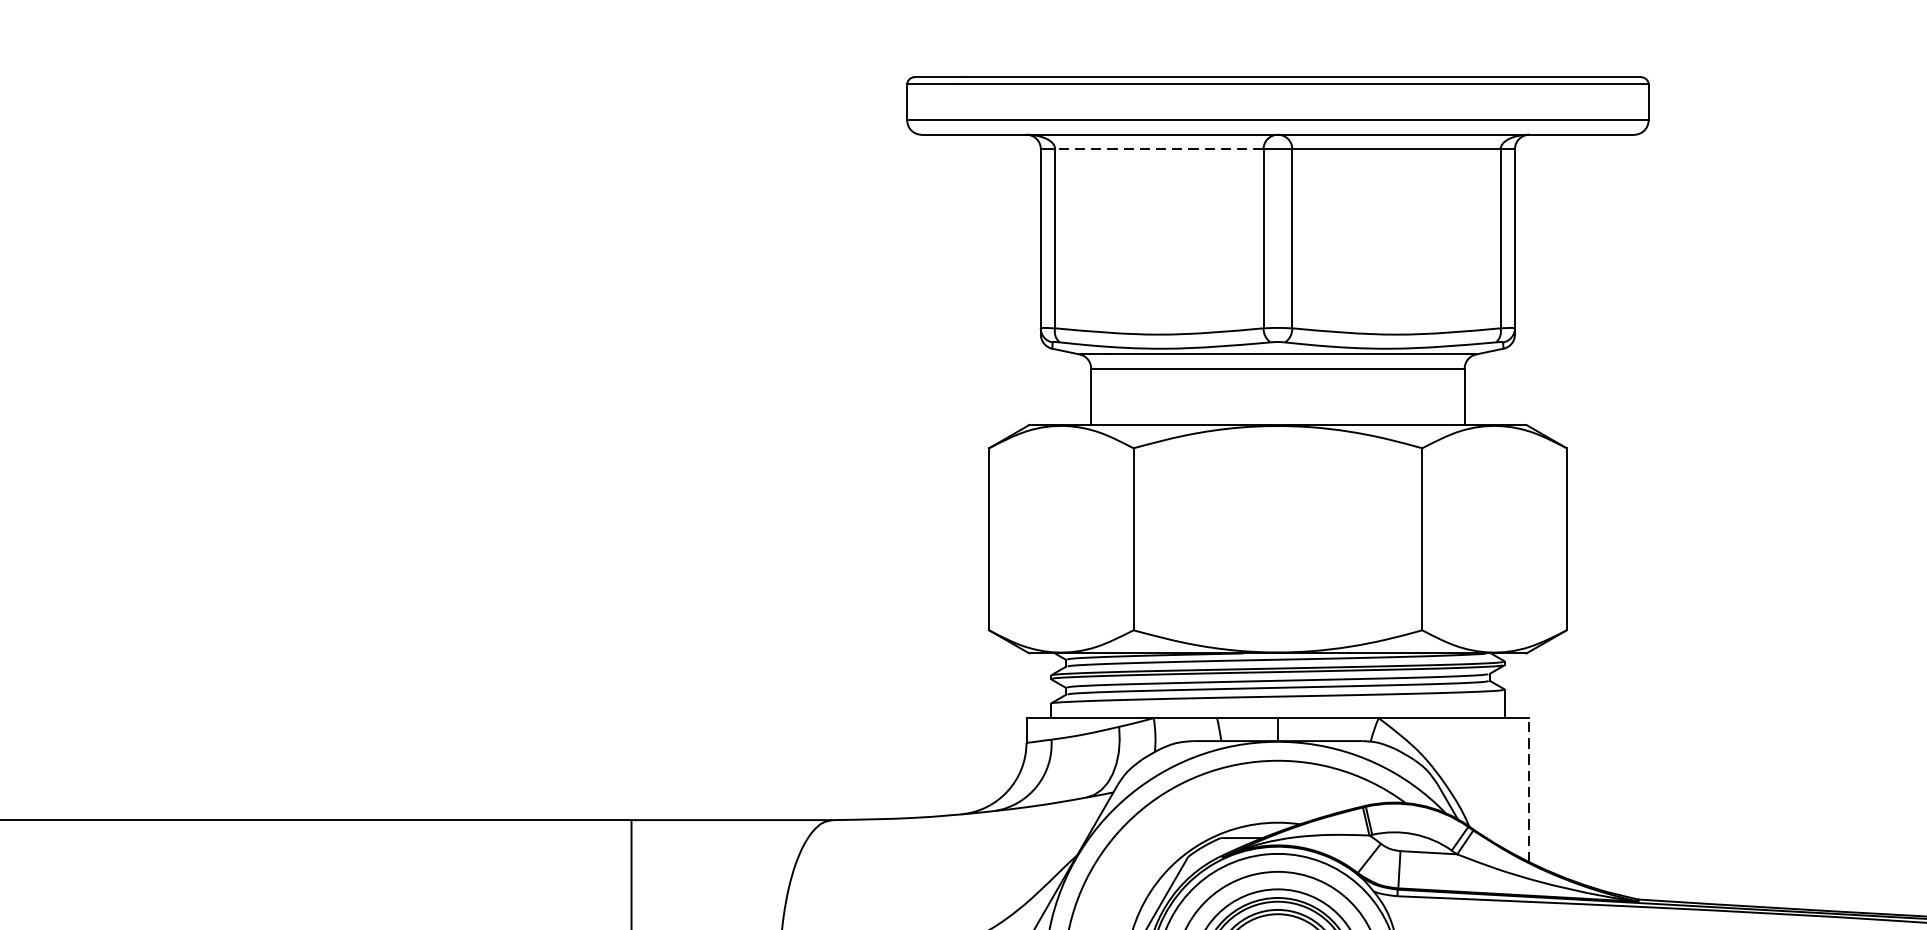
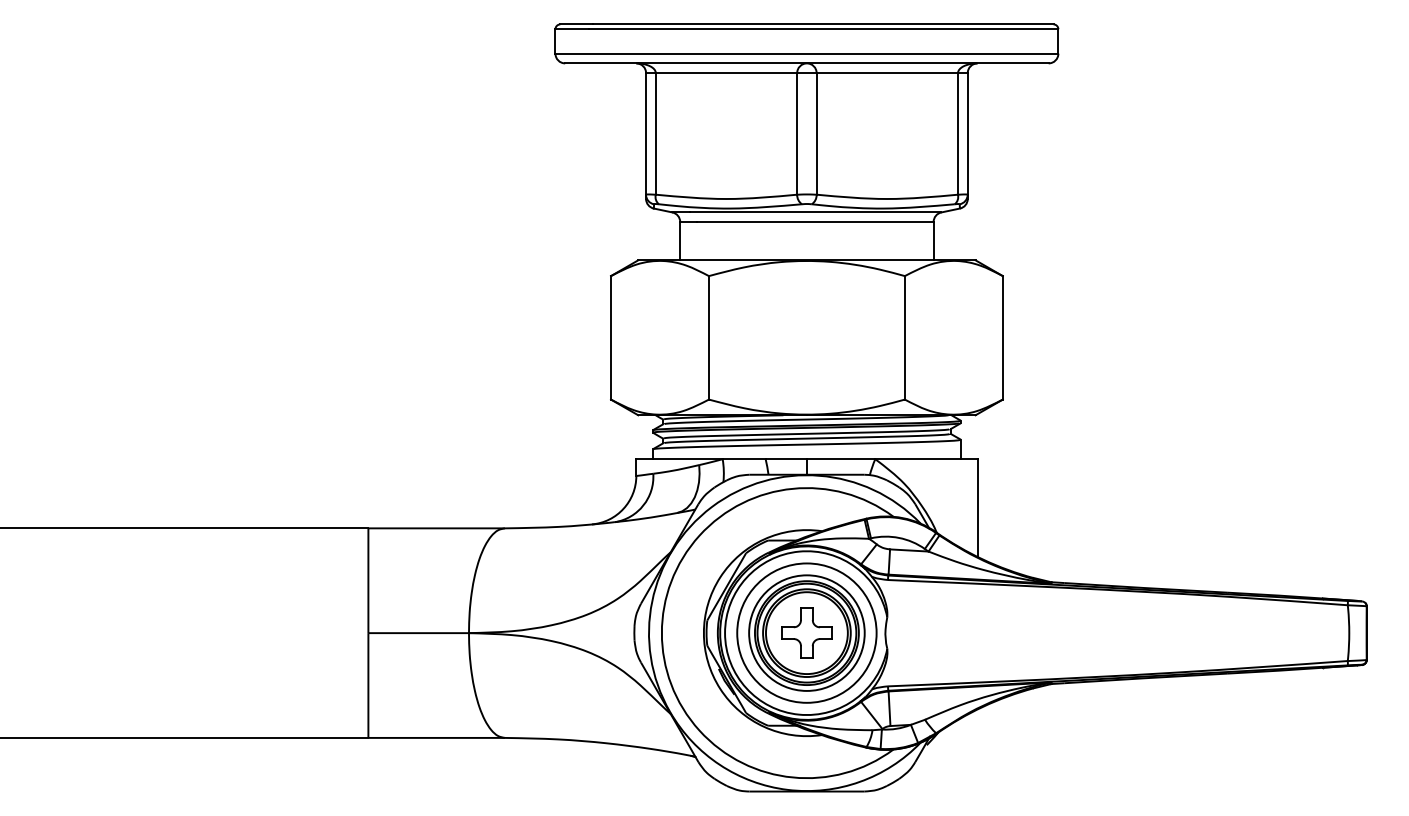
line: (1159, 149) -> (726, 73), dashed -> solid
line: (1529, 789) -> (977, 507), dashed -> solid

